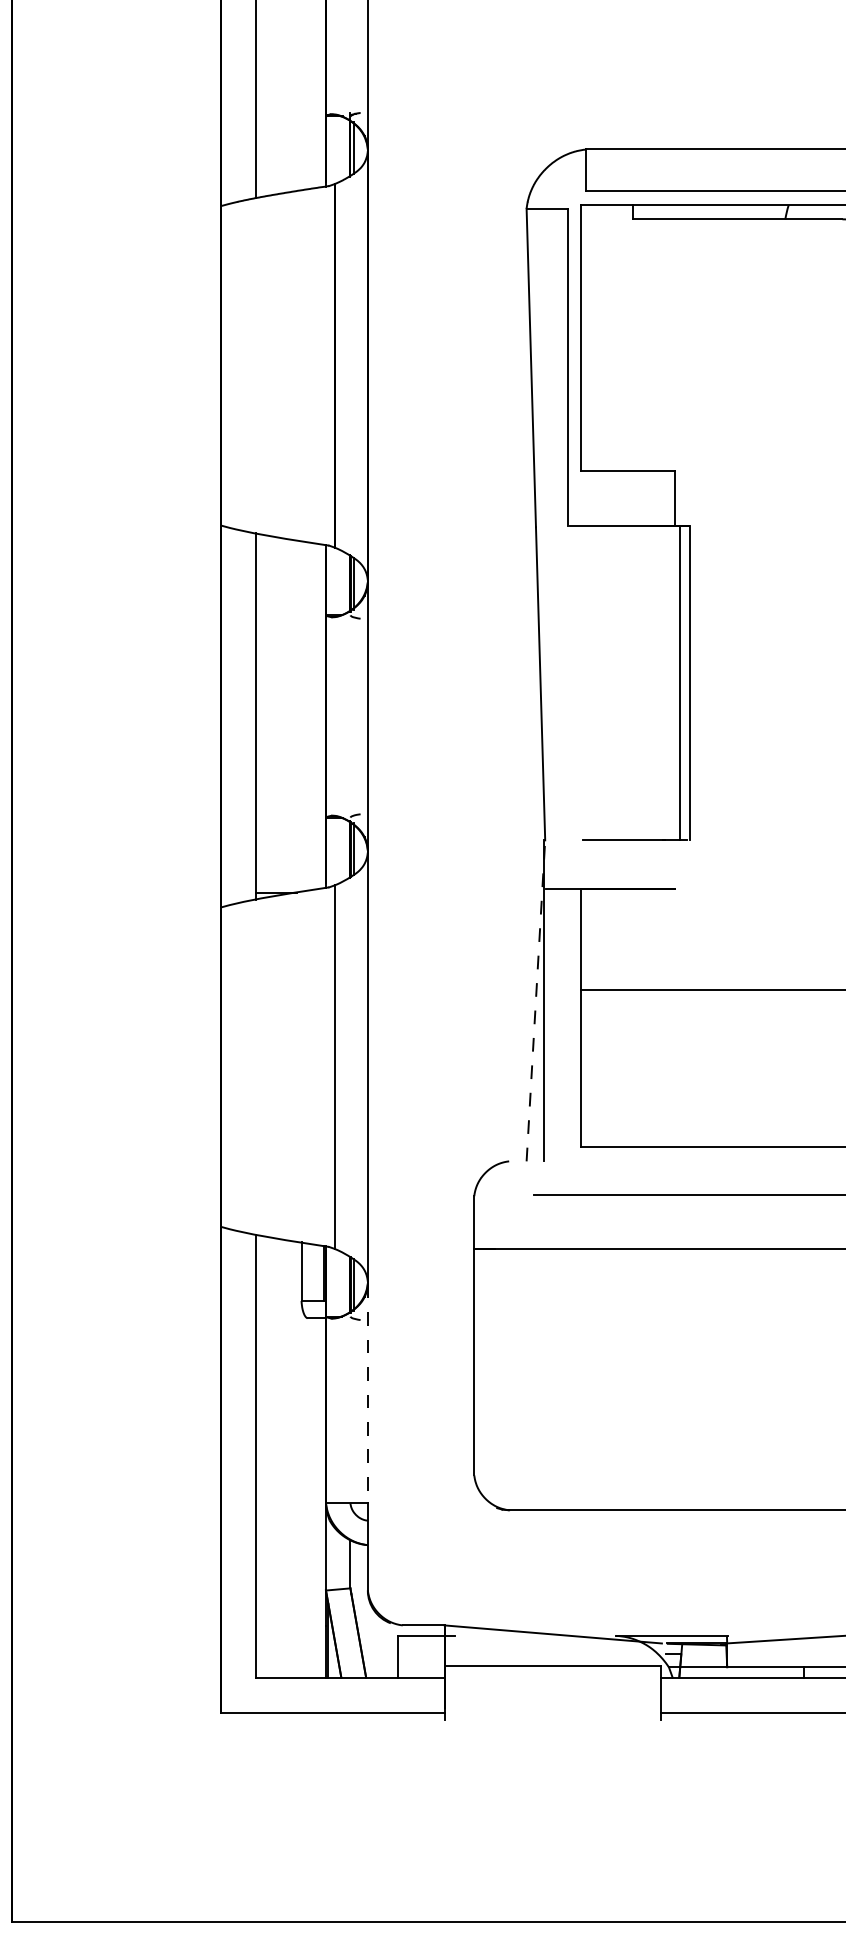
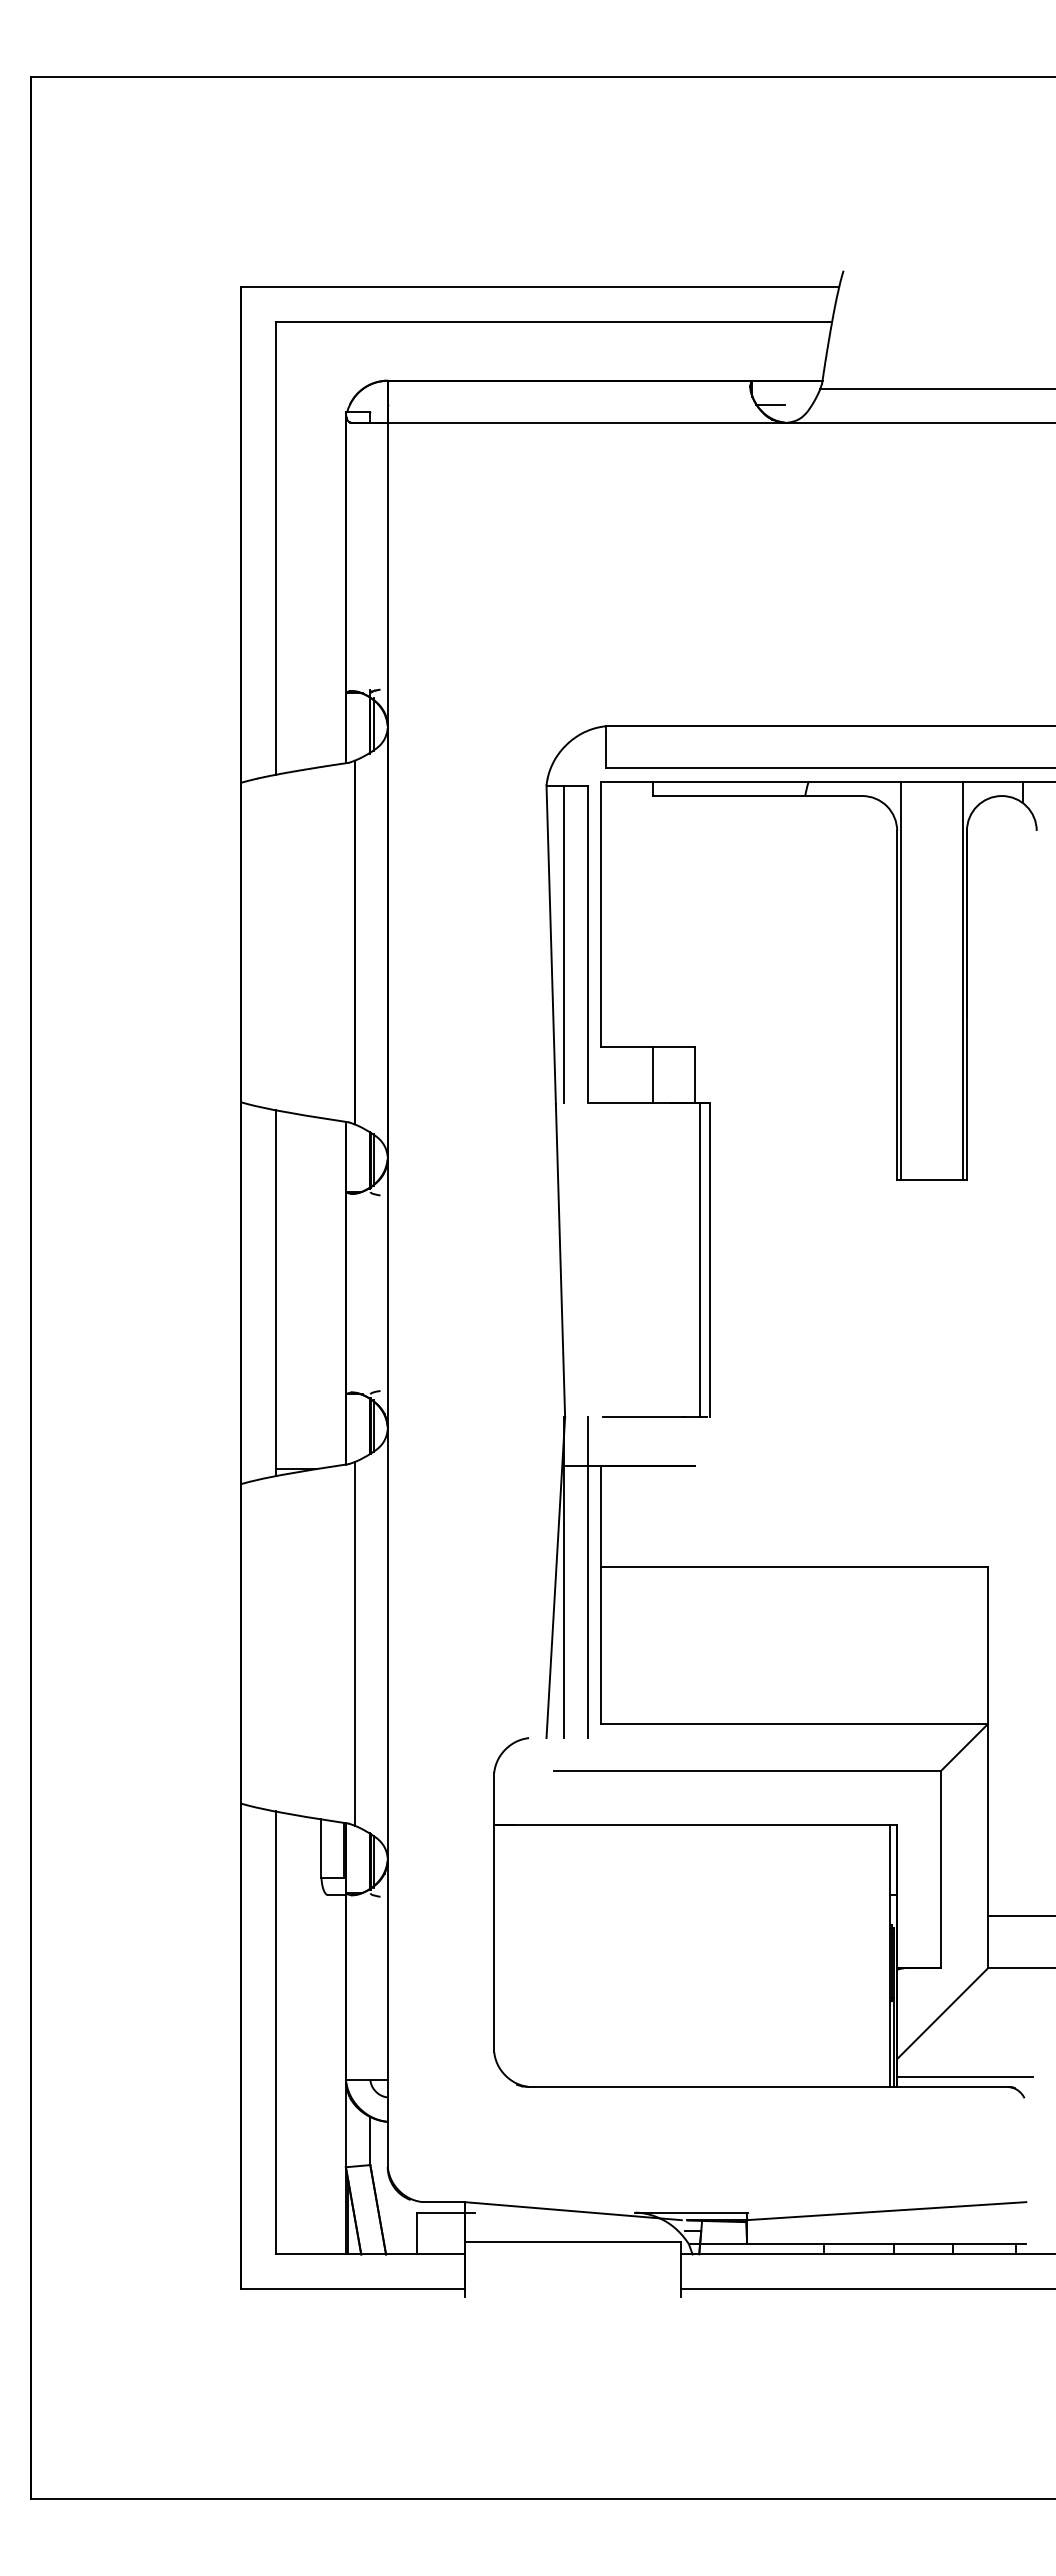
line: (543, 367) -> (563, 944), added
line: (632, 498) -> (652, 1075), added
line: (535, 1000) -> (555, 1577), dashed -> solid
line: (568, 1000) -> (588, 1577), added
line: (367, 1394) -> (387, 1971), dashed -> solid

